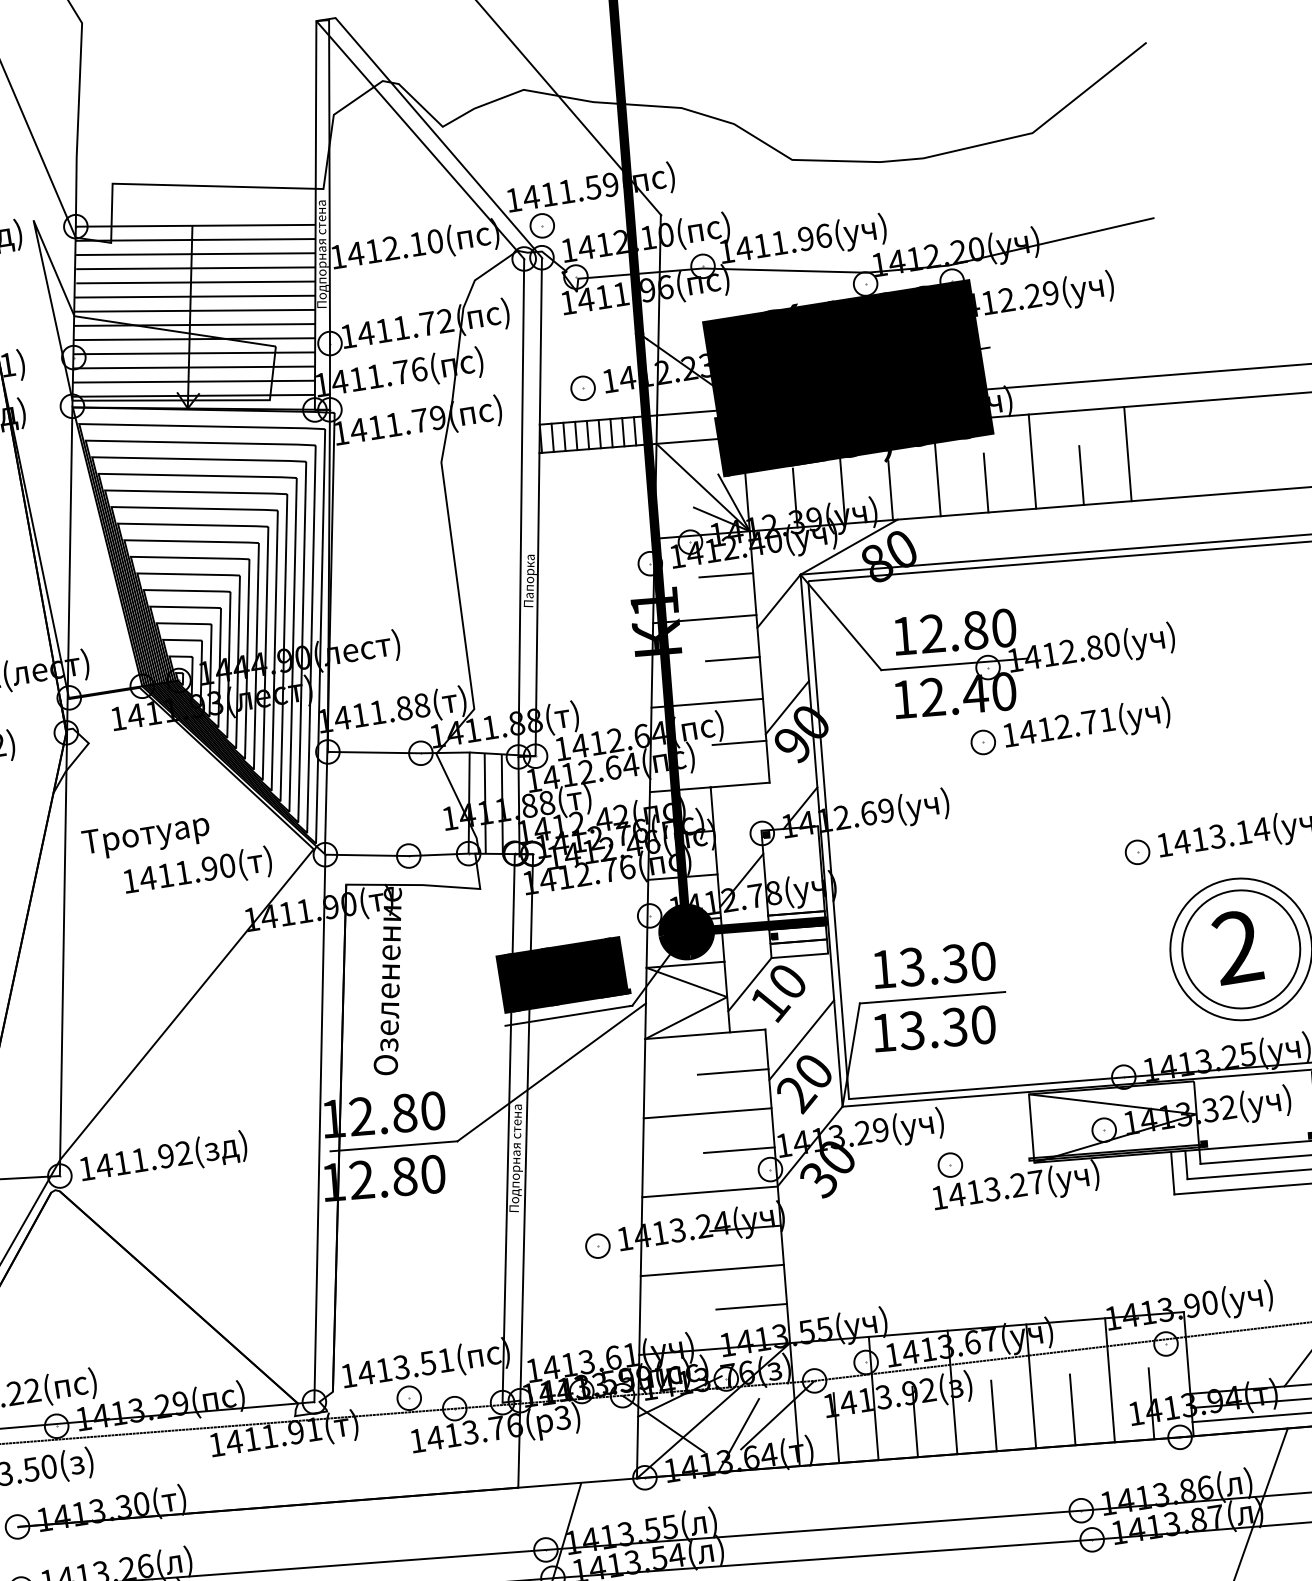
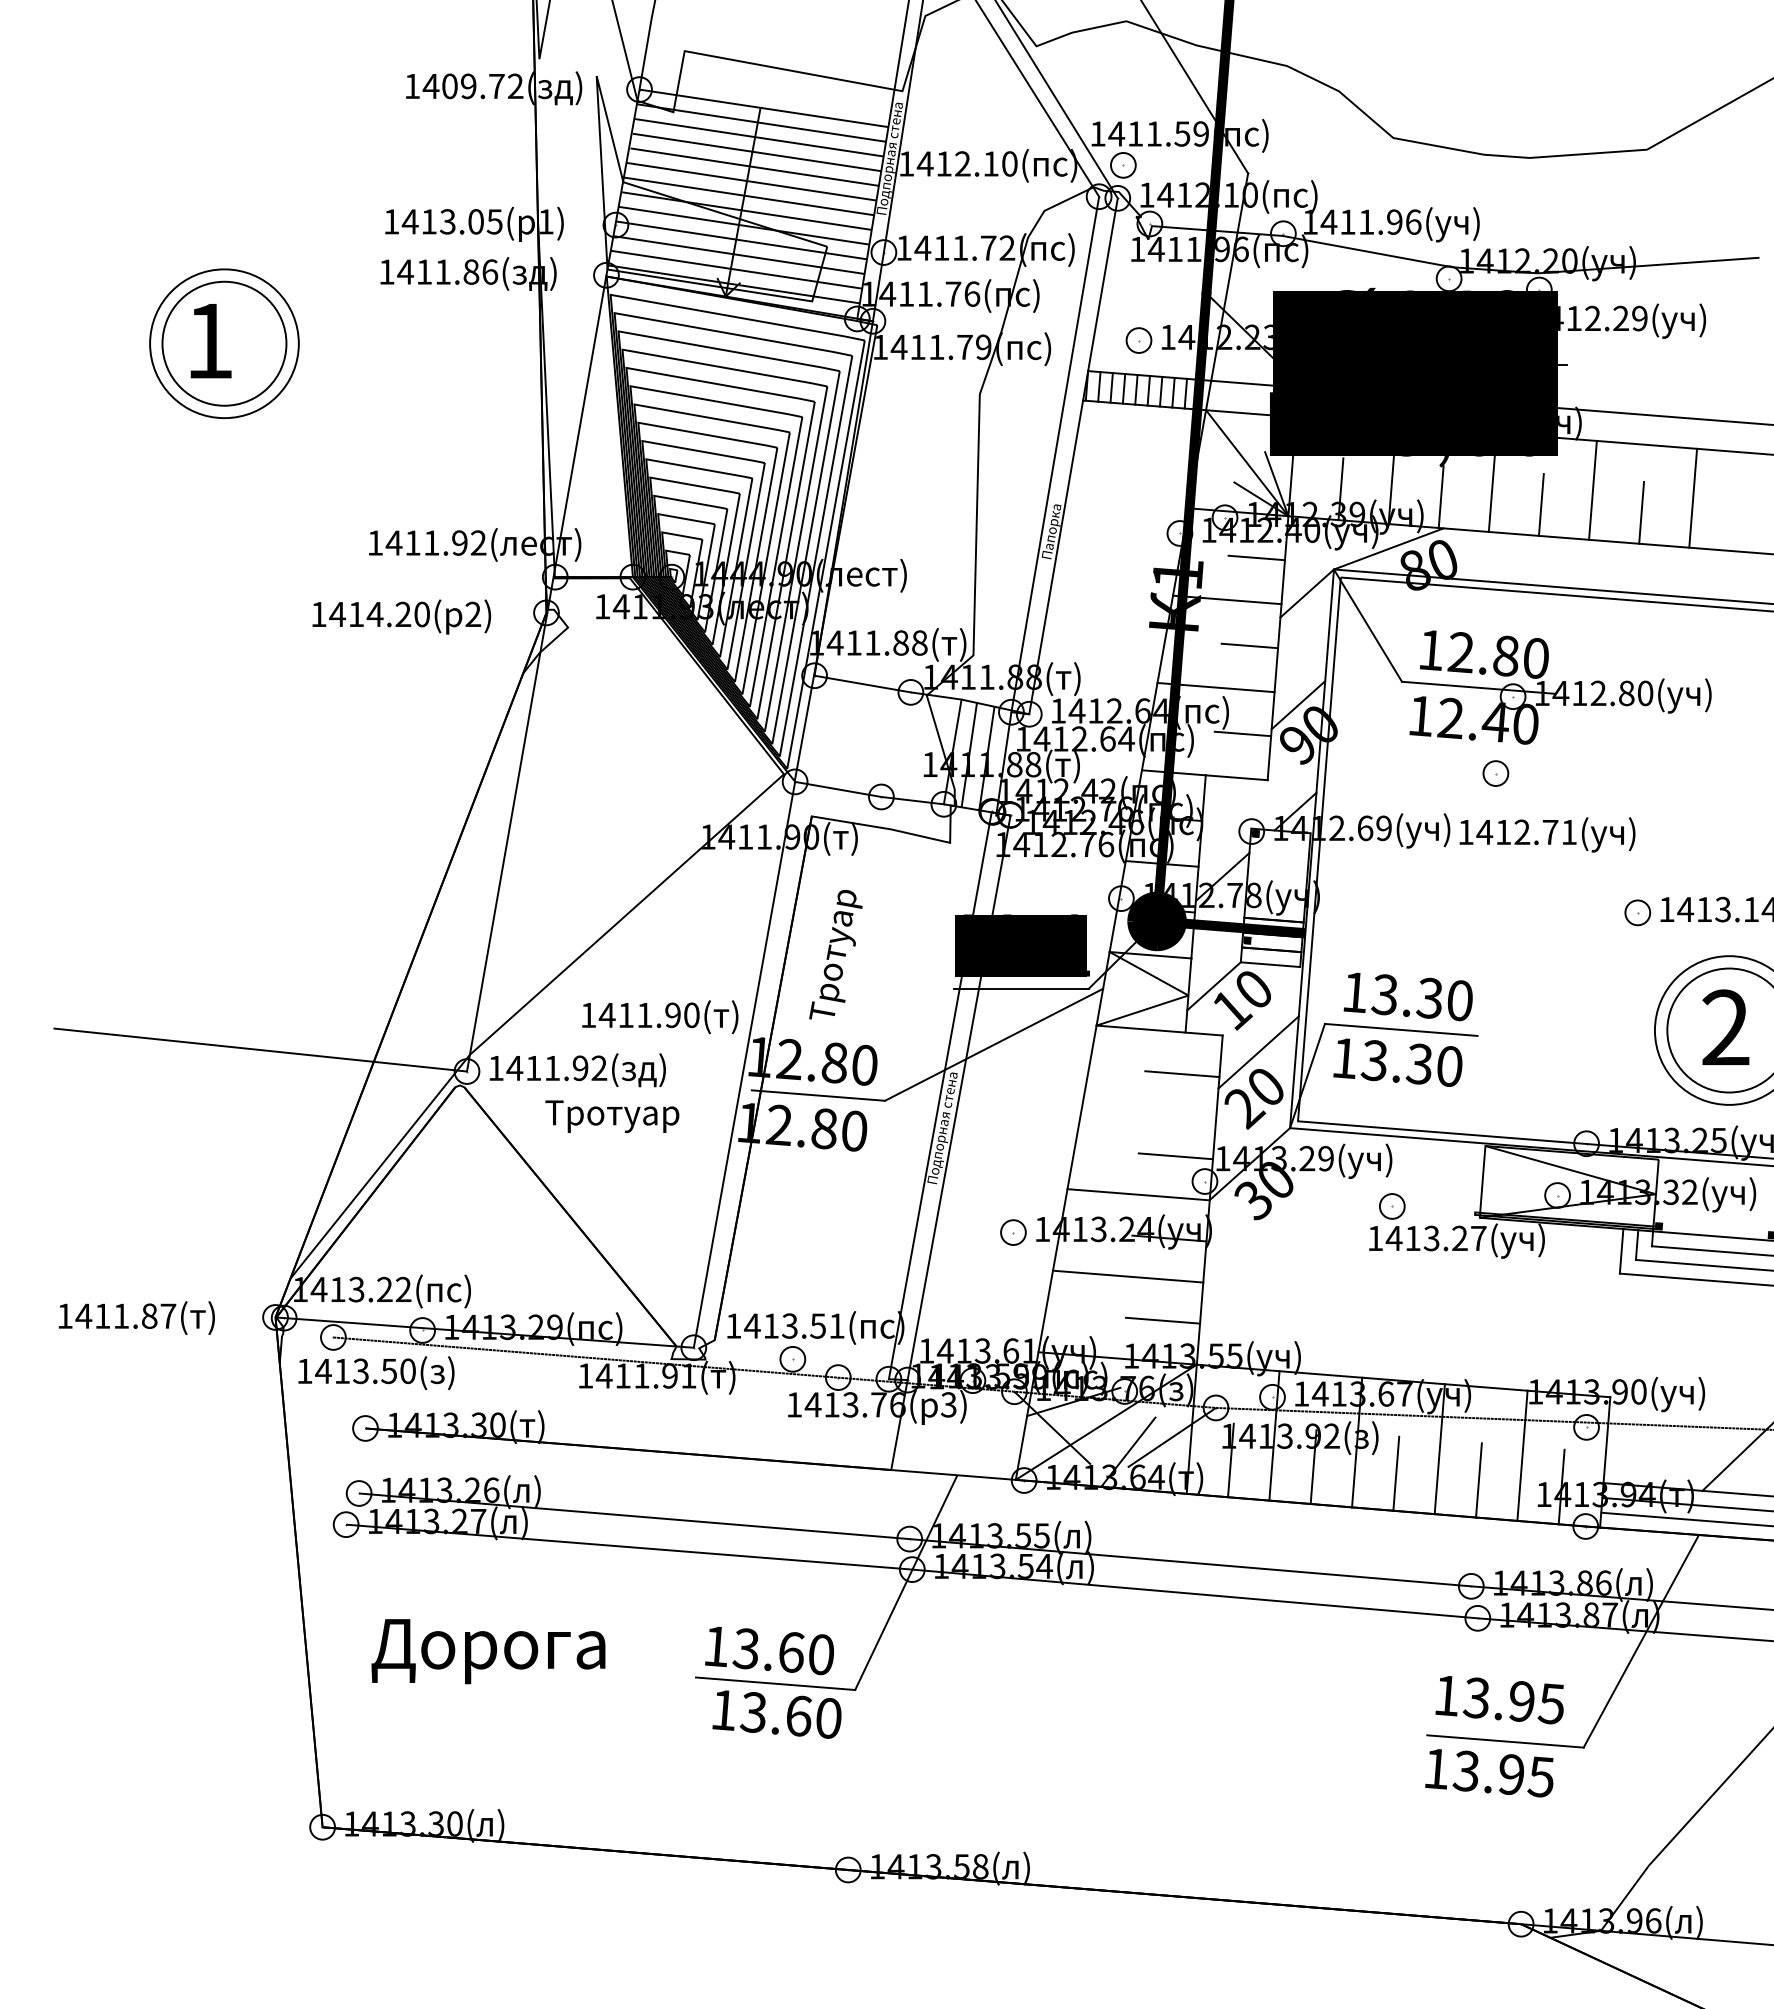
text: (1087, 724) -> (1547, 834), moved
text: (146, 836) -> (612, 1116), moved
text: (198, 872) -> (660, 1017), moved
text: (387, 981) -> (838, 923), Озеленение -> Тротуар
line: (707, 1112) -> (1149, 1112), removed

